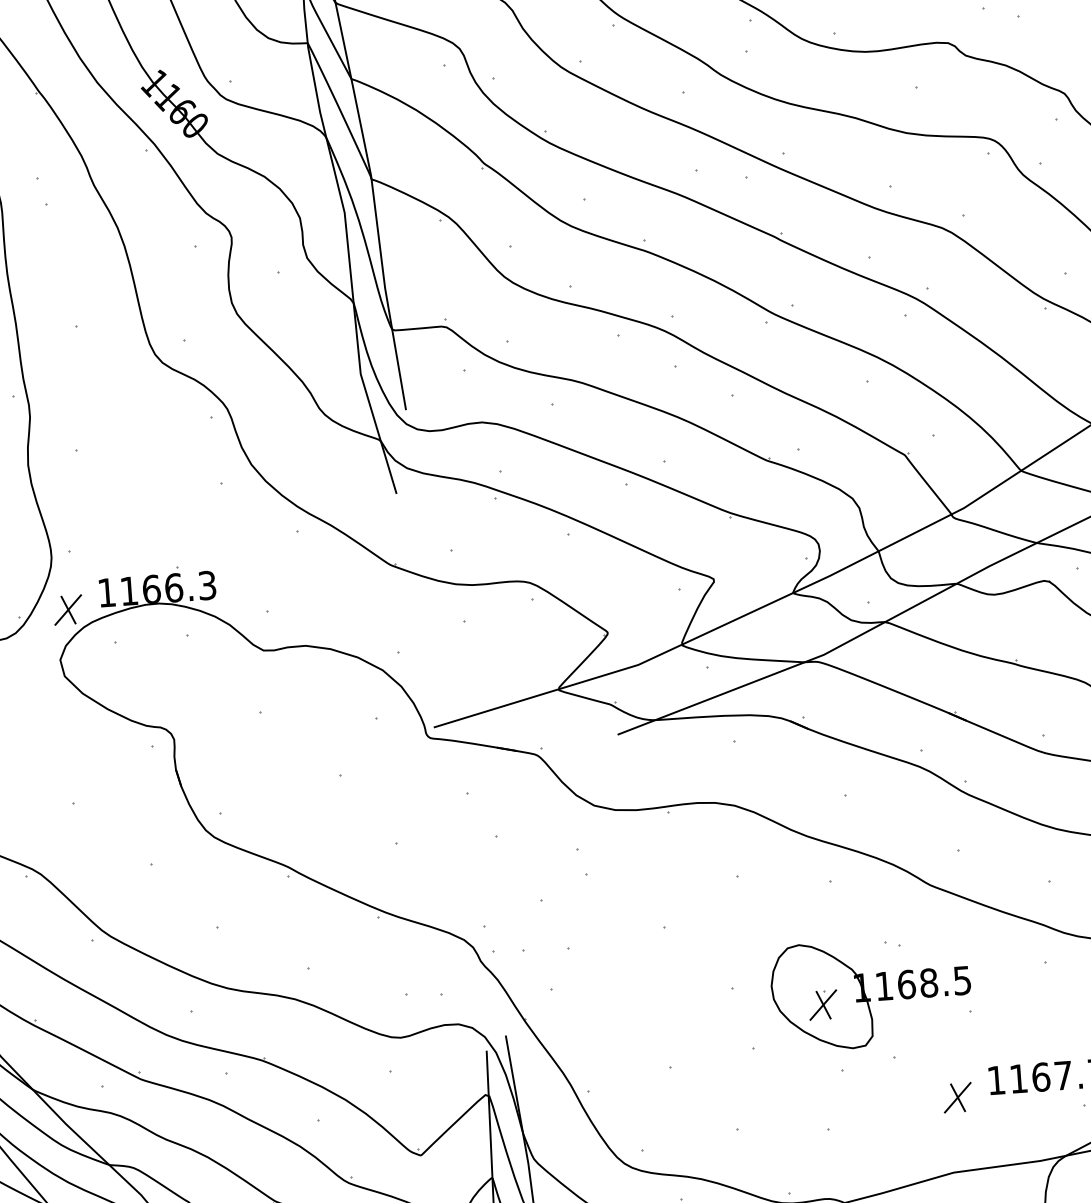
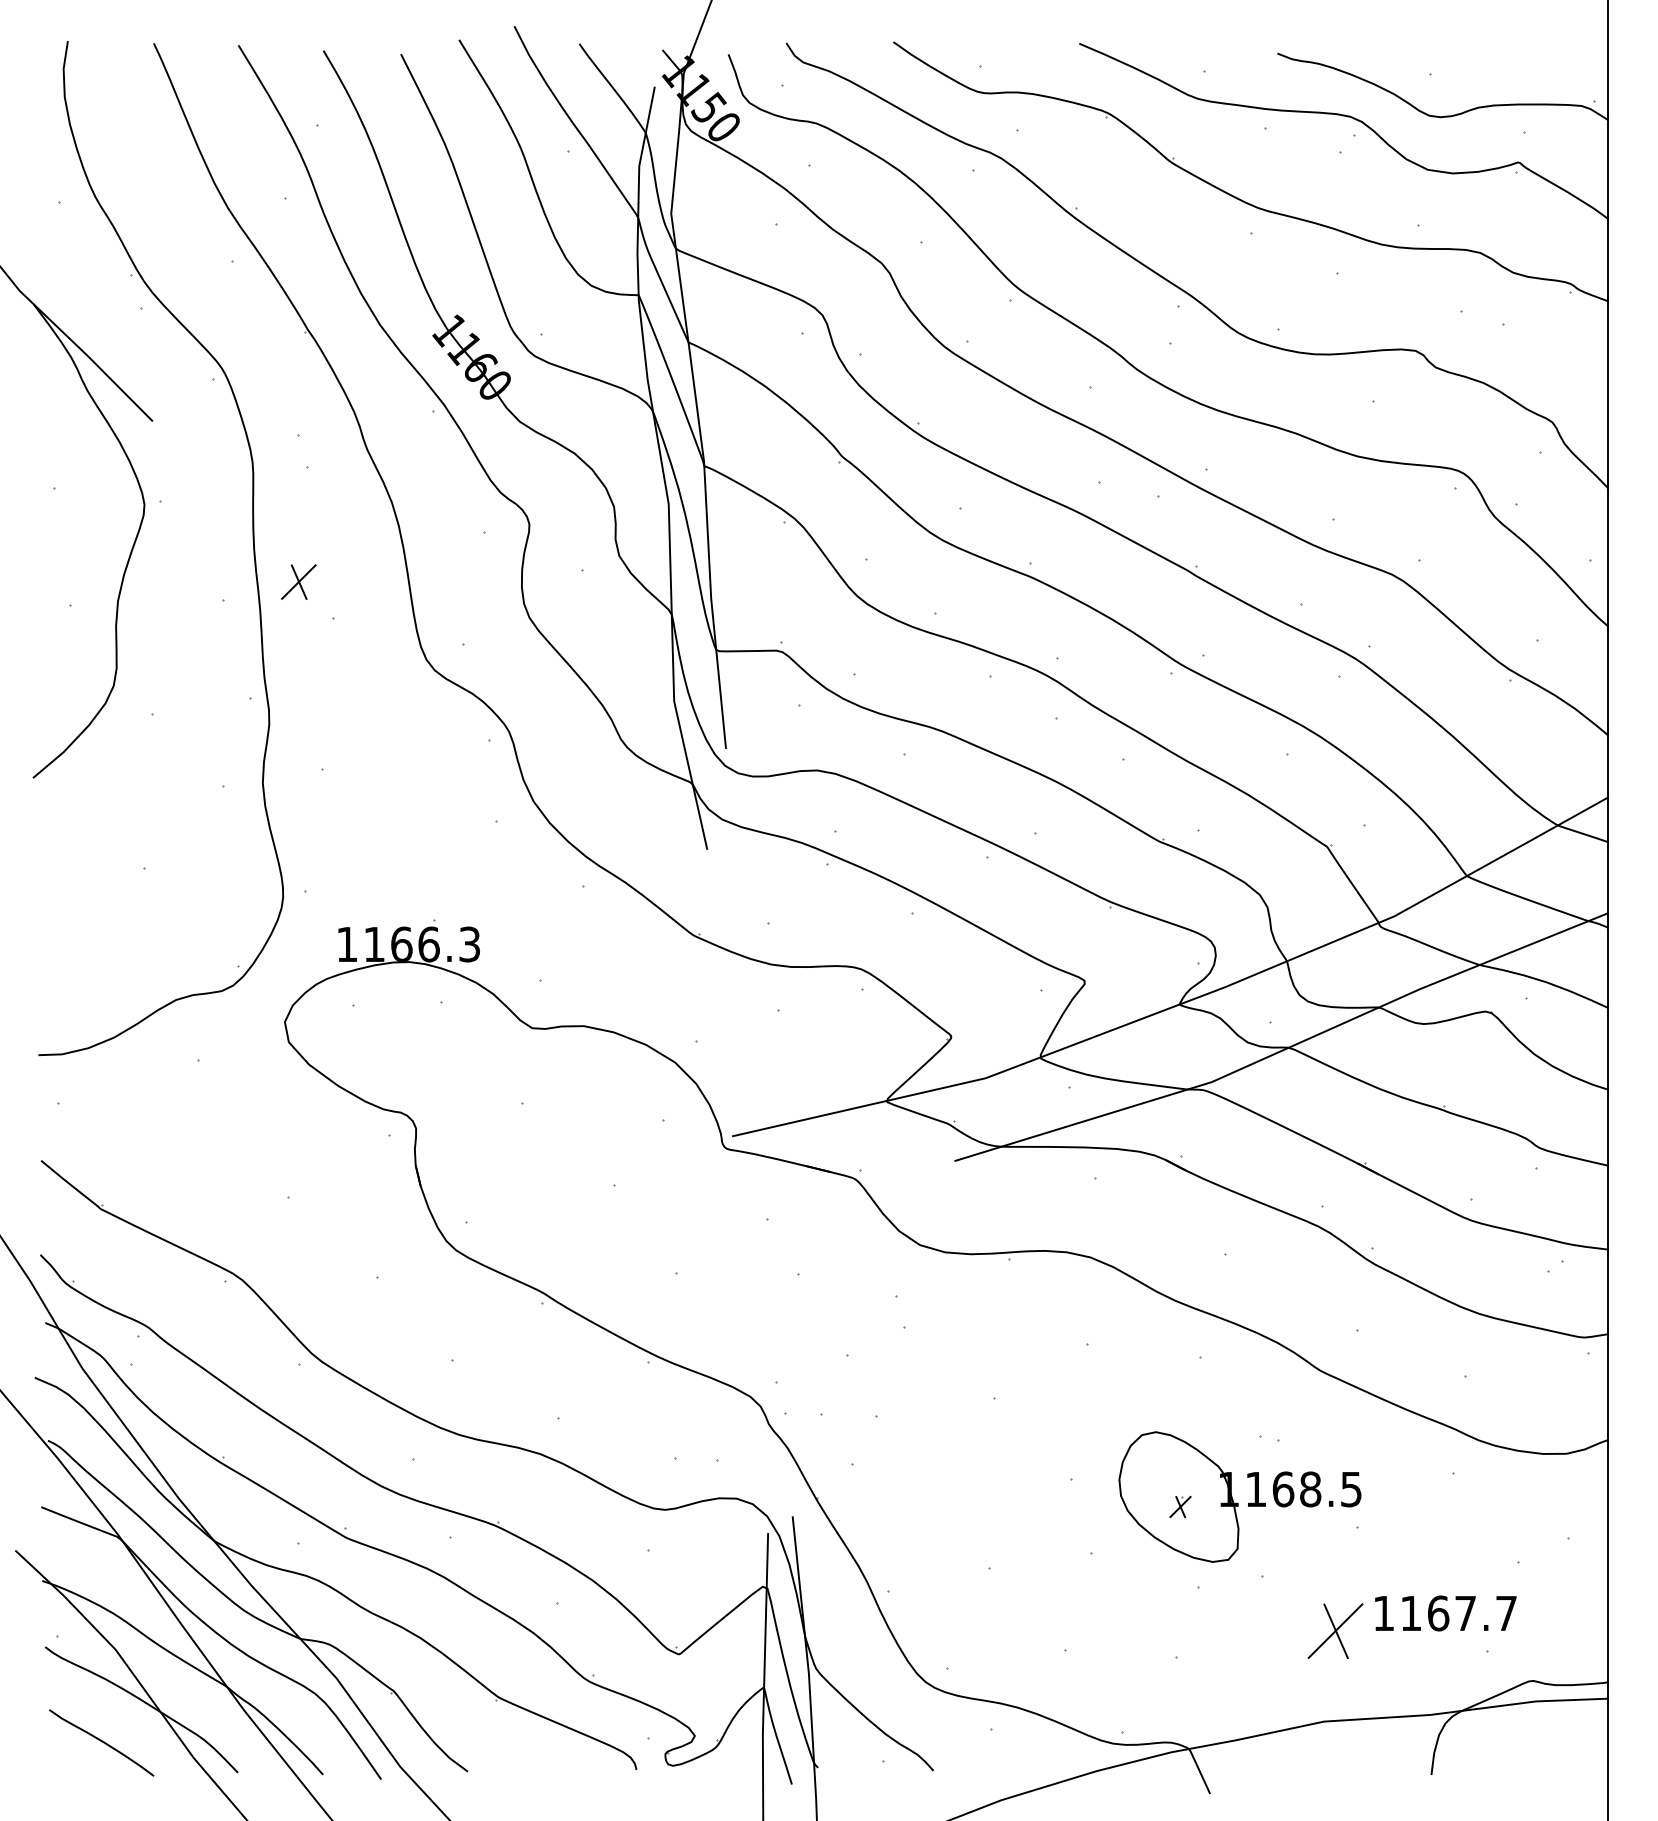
part: (67, 609) -> (298, 581), moved
part: (823, 1004) -> (1180, 1506), size x0.6
part: (957, 1097) -> (1335, 1630), size x1.6

